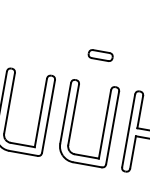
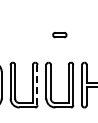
part: (99, 56) -> (59, 35), moved
line: (48, 115) -> (37, 84), solid -> dashed

